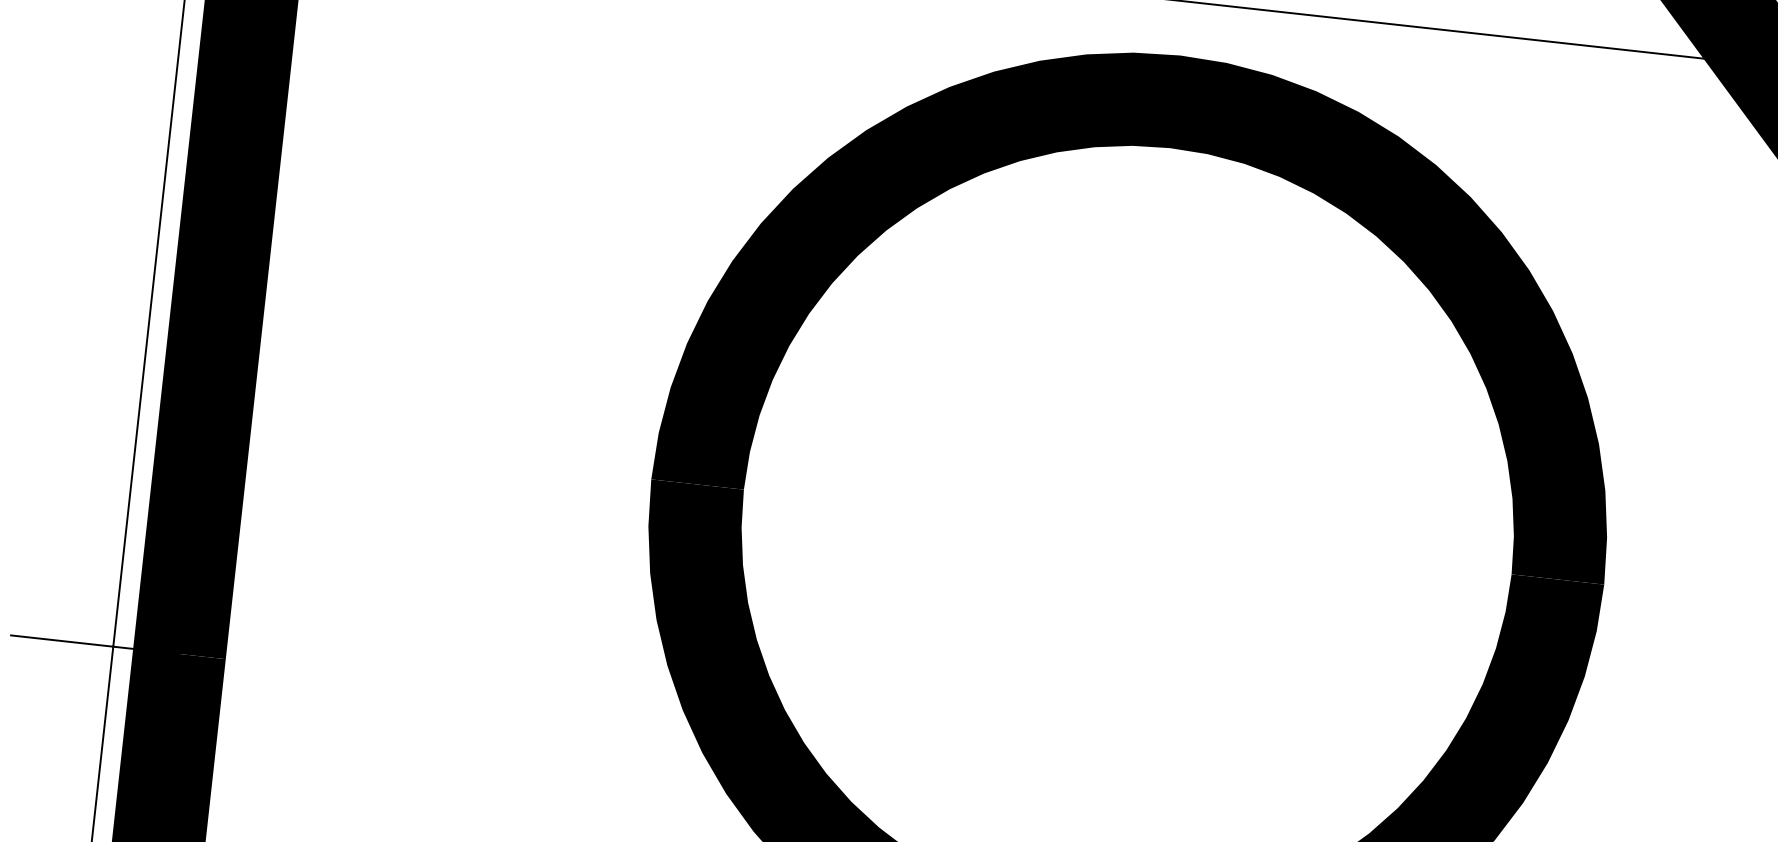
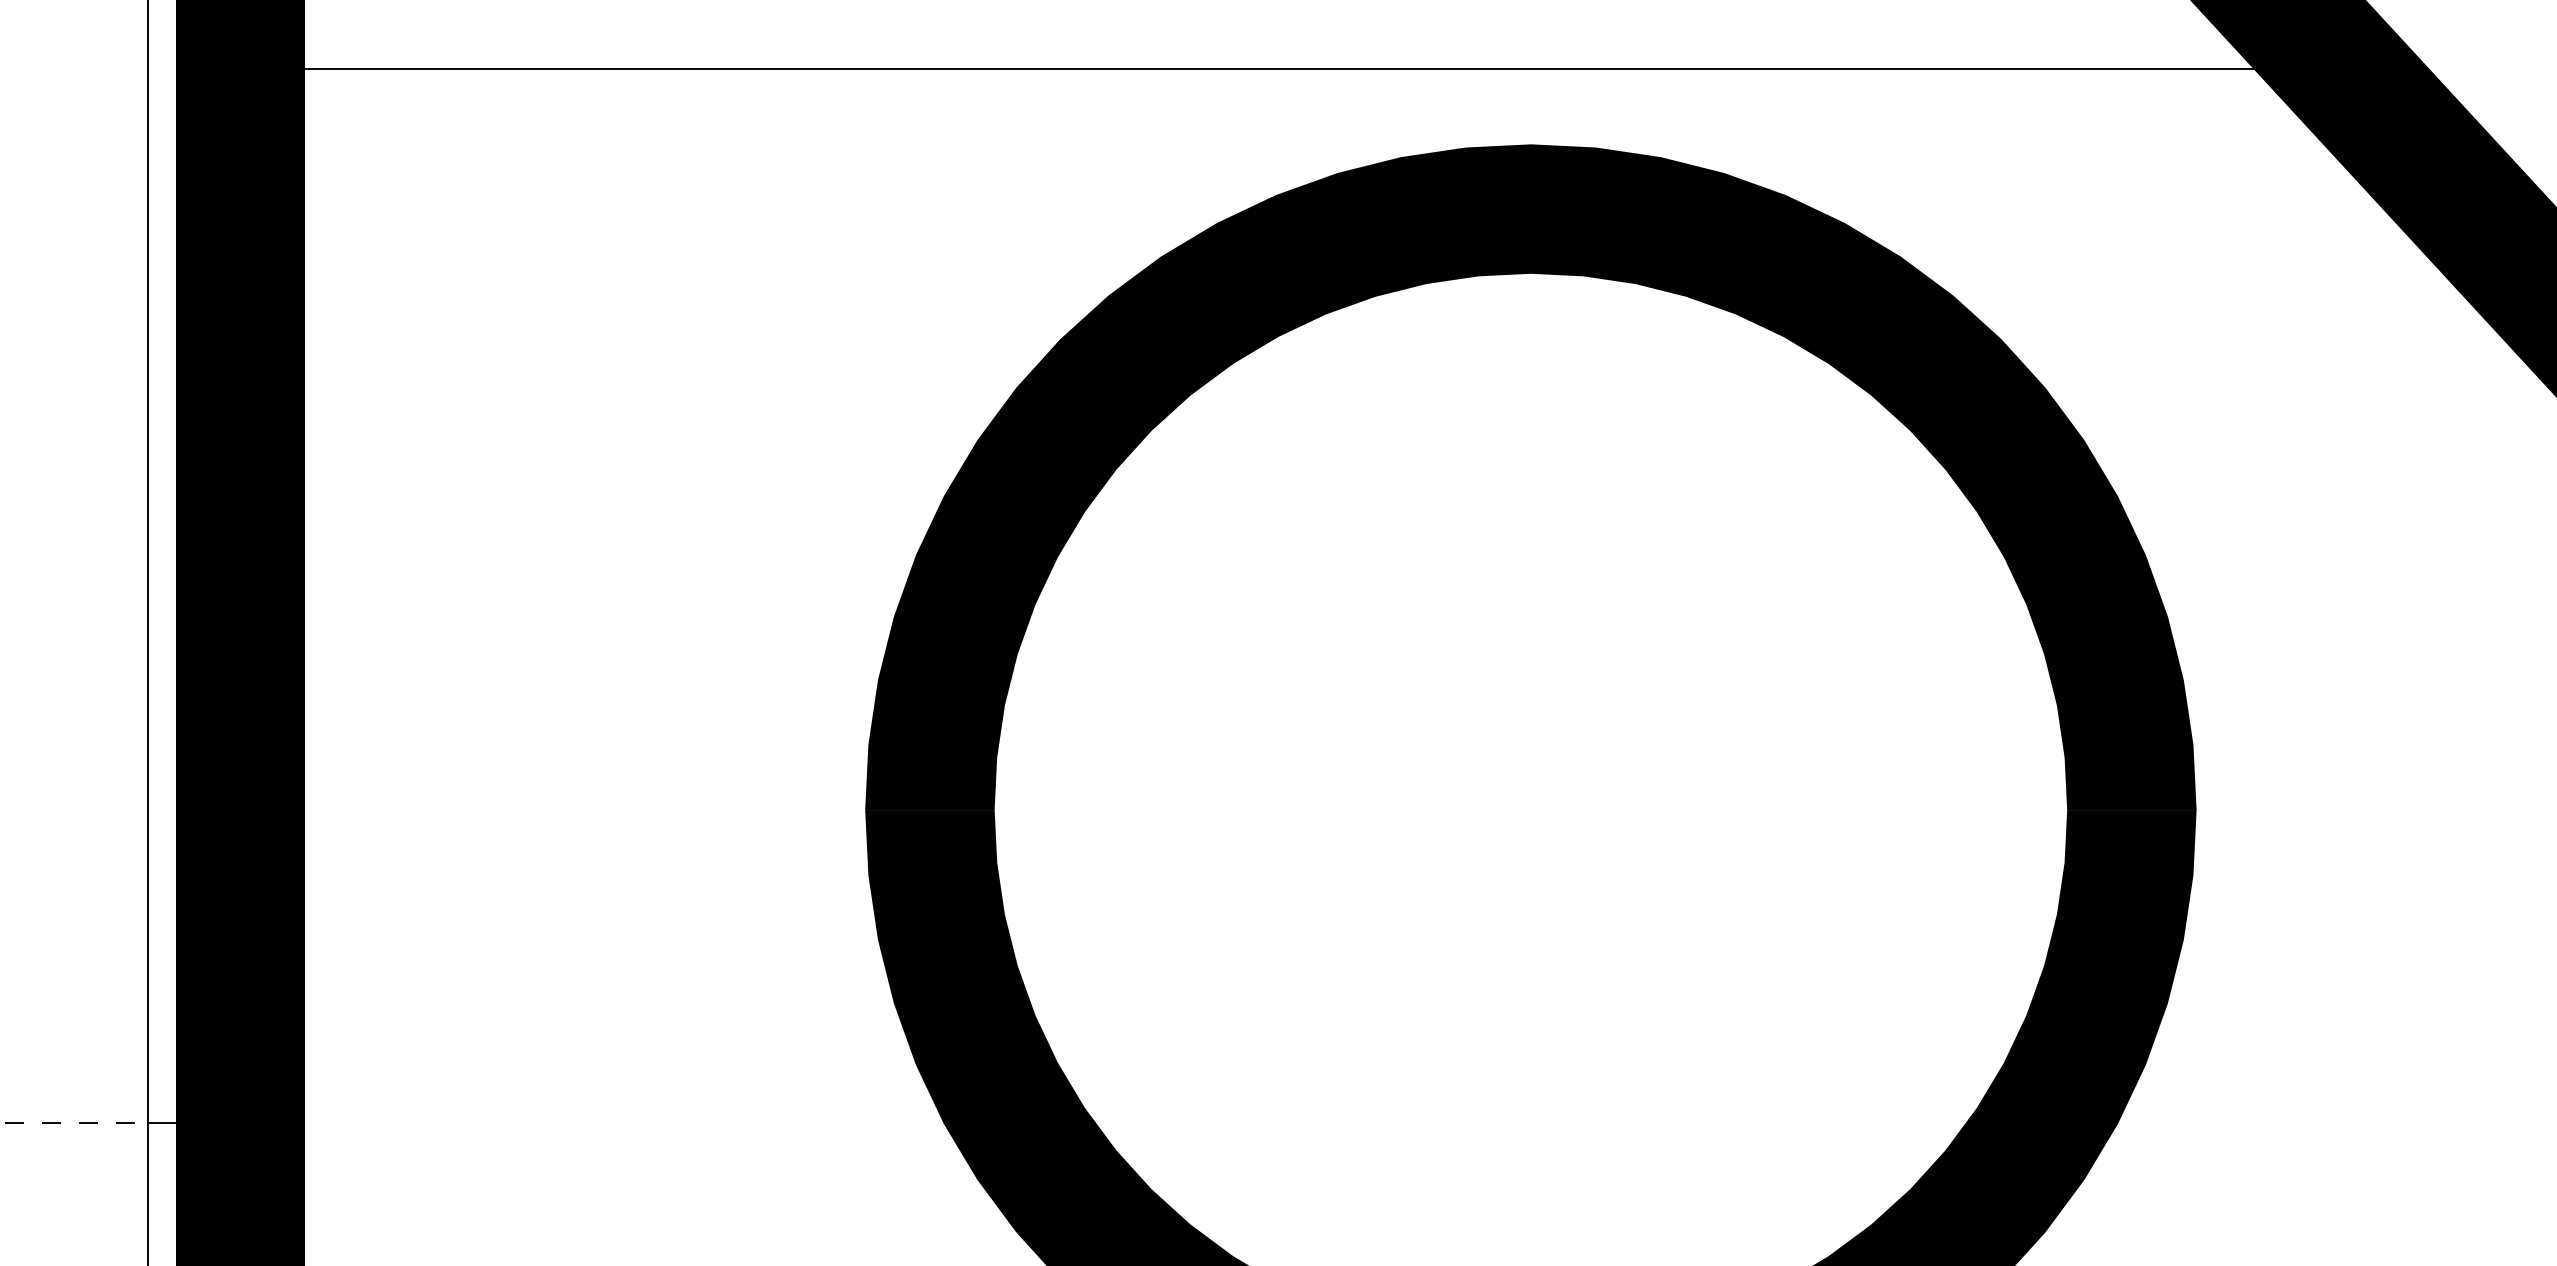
line: (62, 640) -> (77, 1122), solid -> dashed

